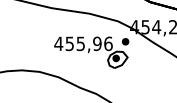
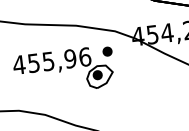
part: (91, 52) -> (64, 71), moved

